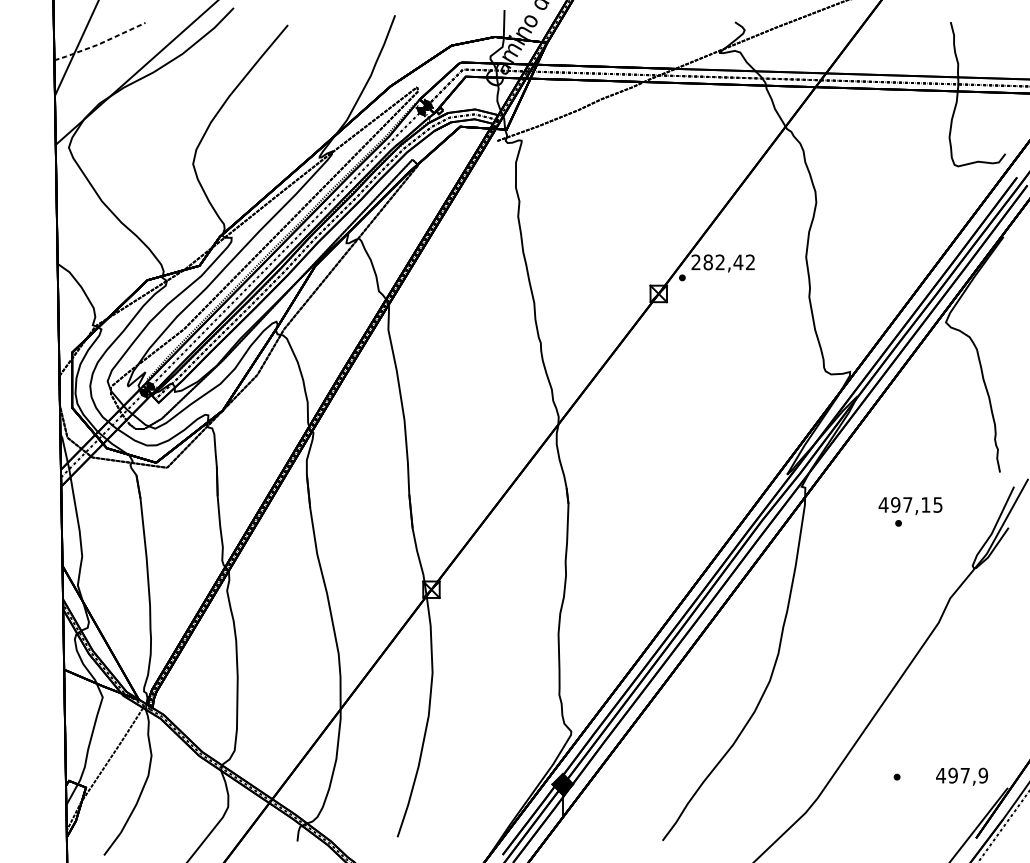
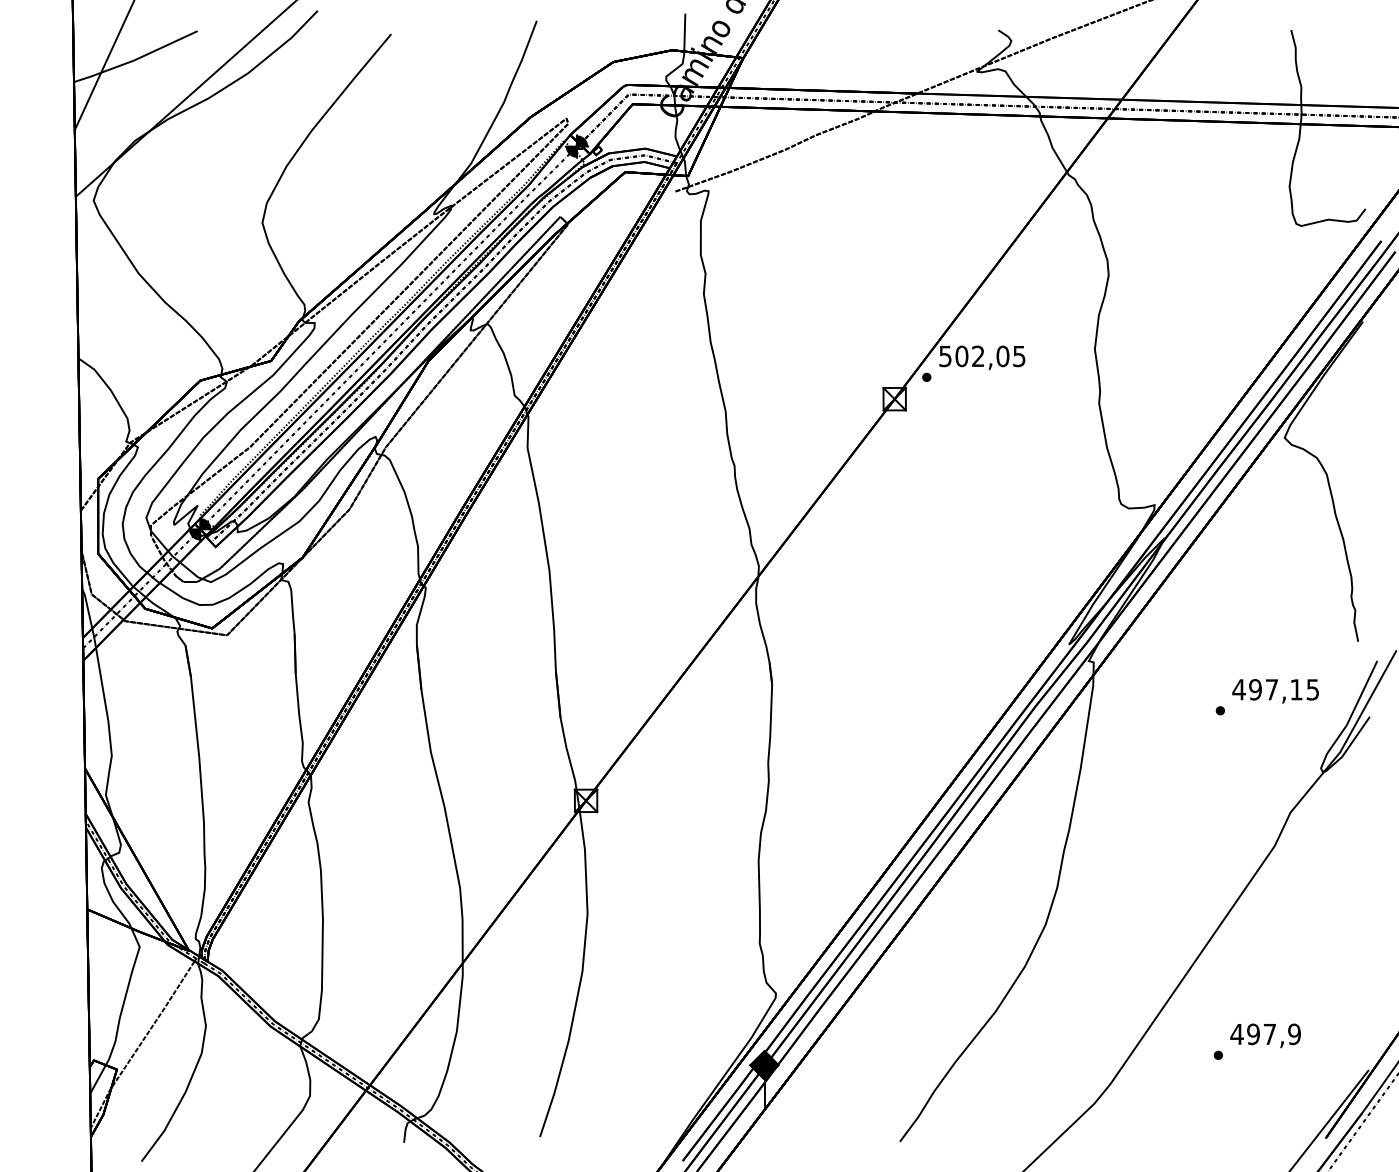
line: (99, 43) -> (135, 59), dashed -> solid
text: (723, 262) -> (982, 356), 282,42 -> 502,05
text: (910, 506) -> (1275, 691), moved
text: (961, 776) -> (1265, 1035), moved

